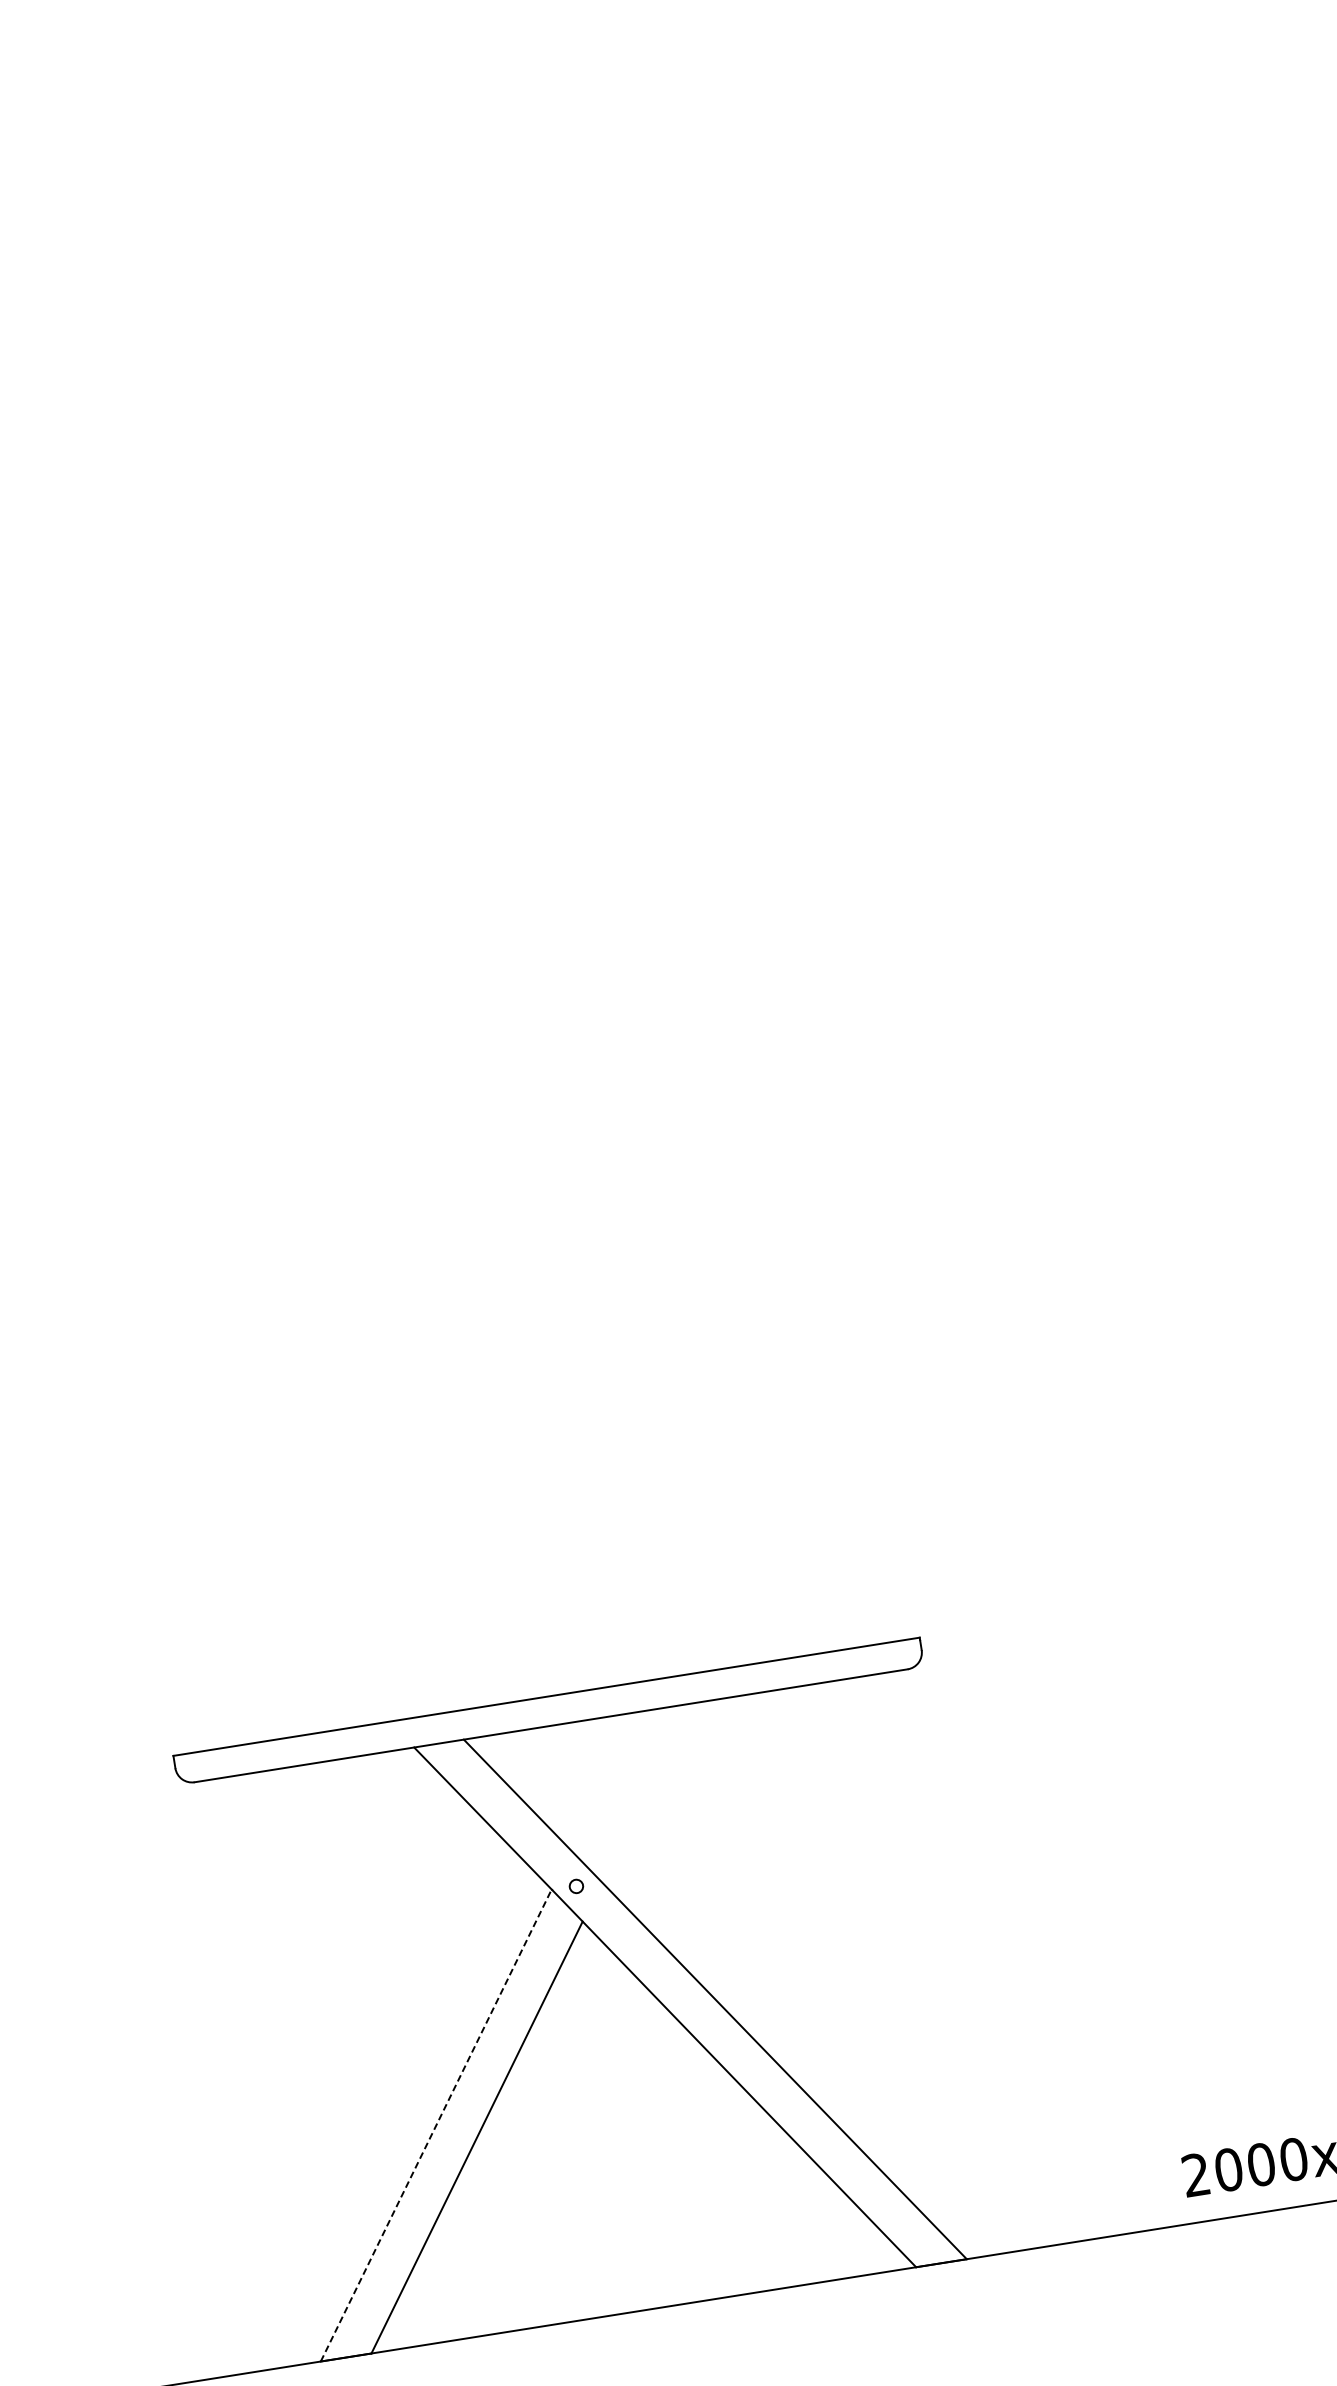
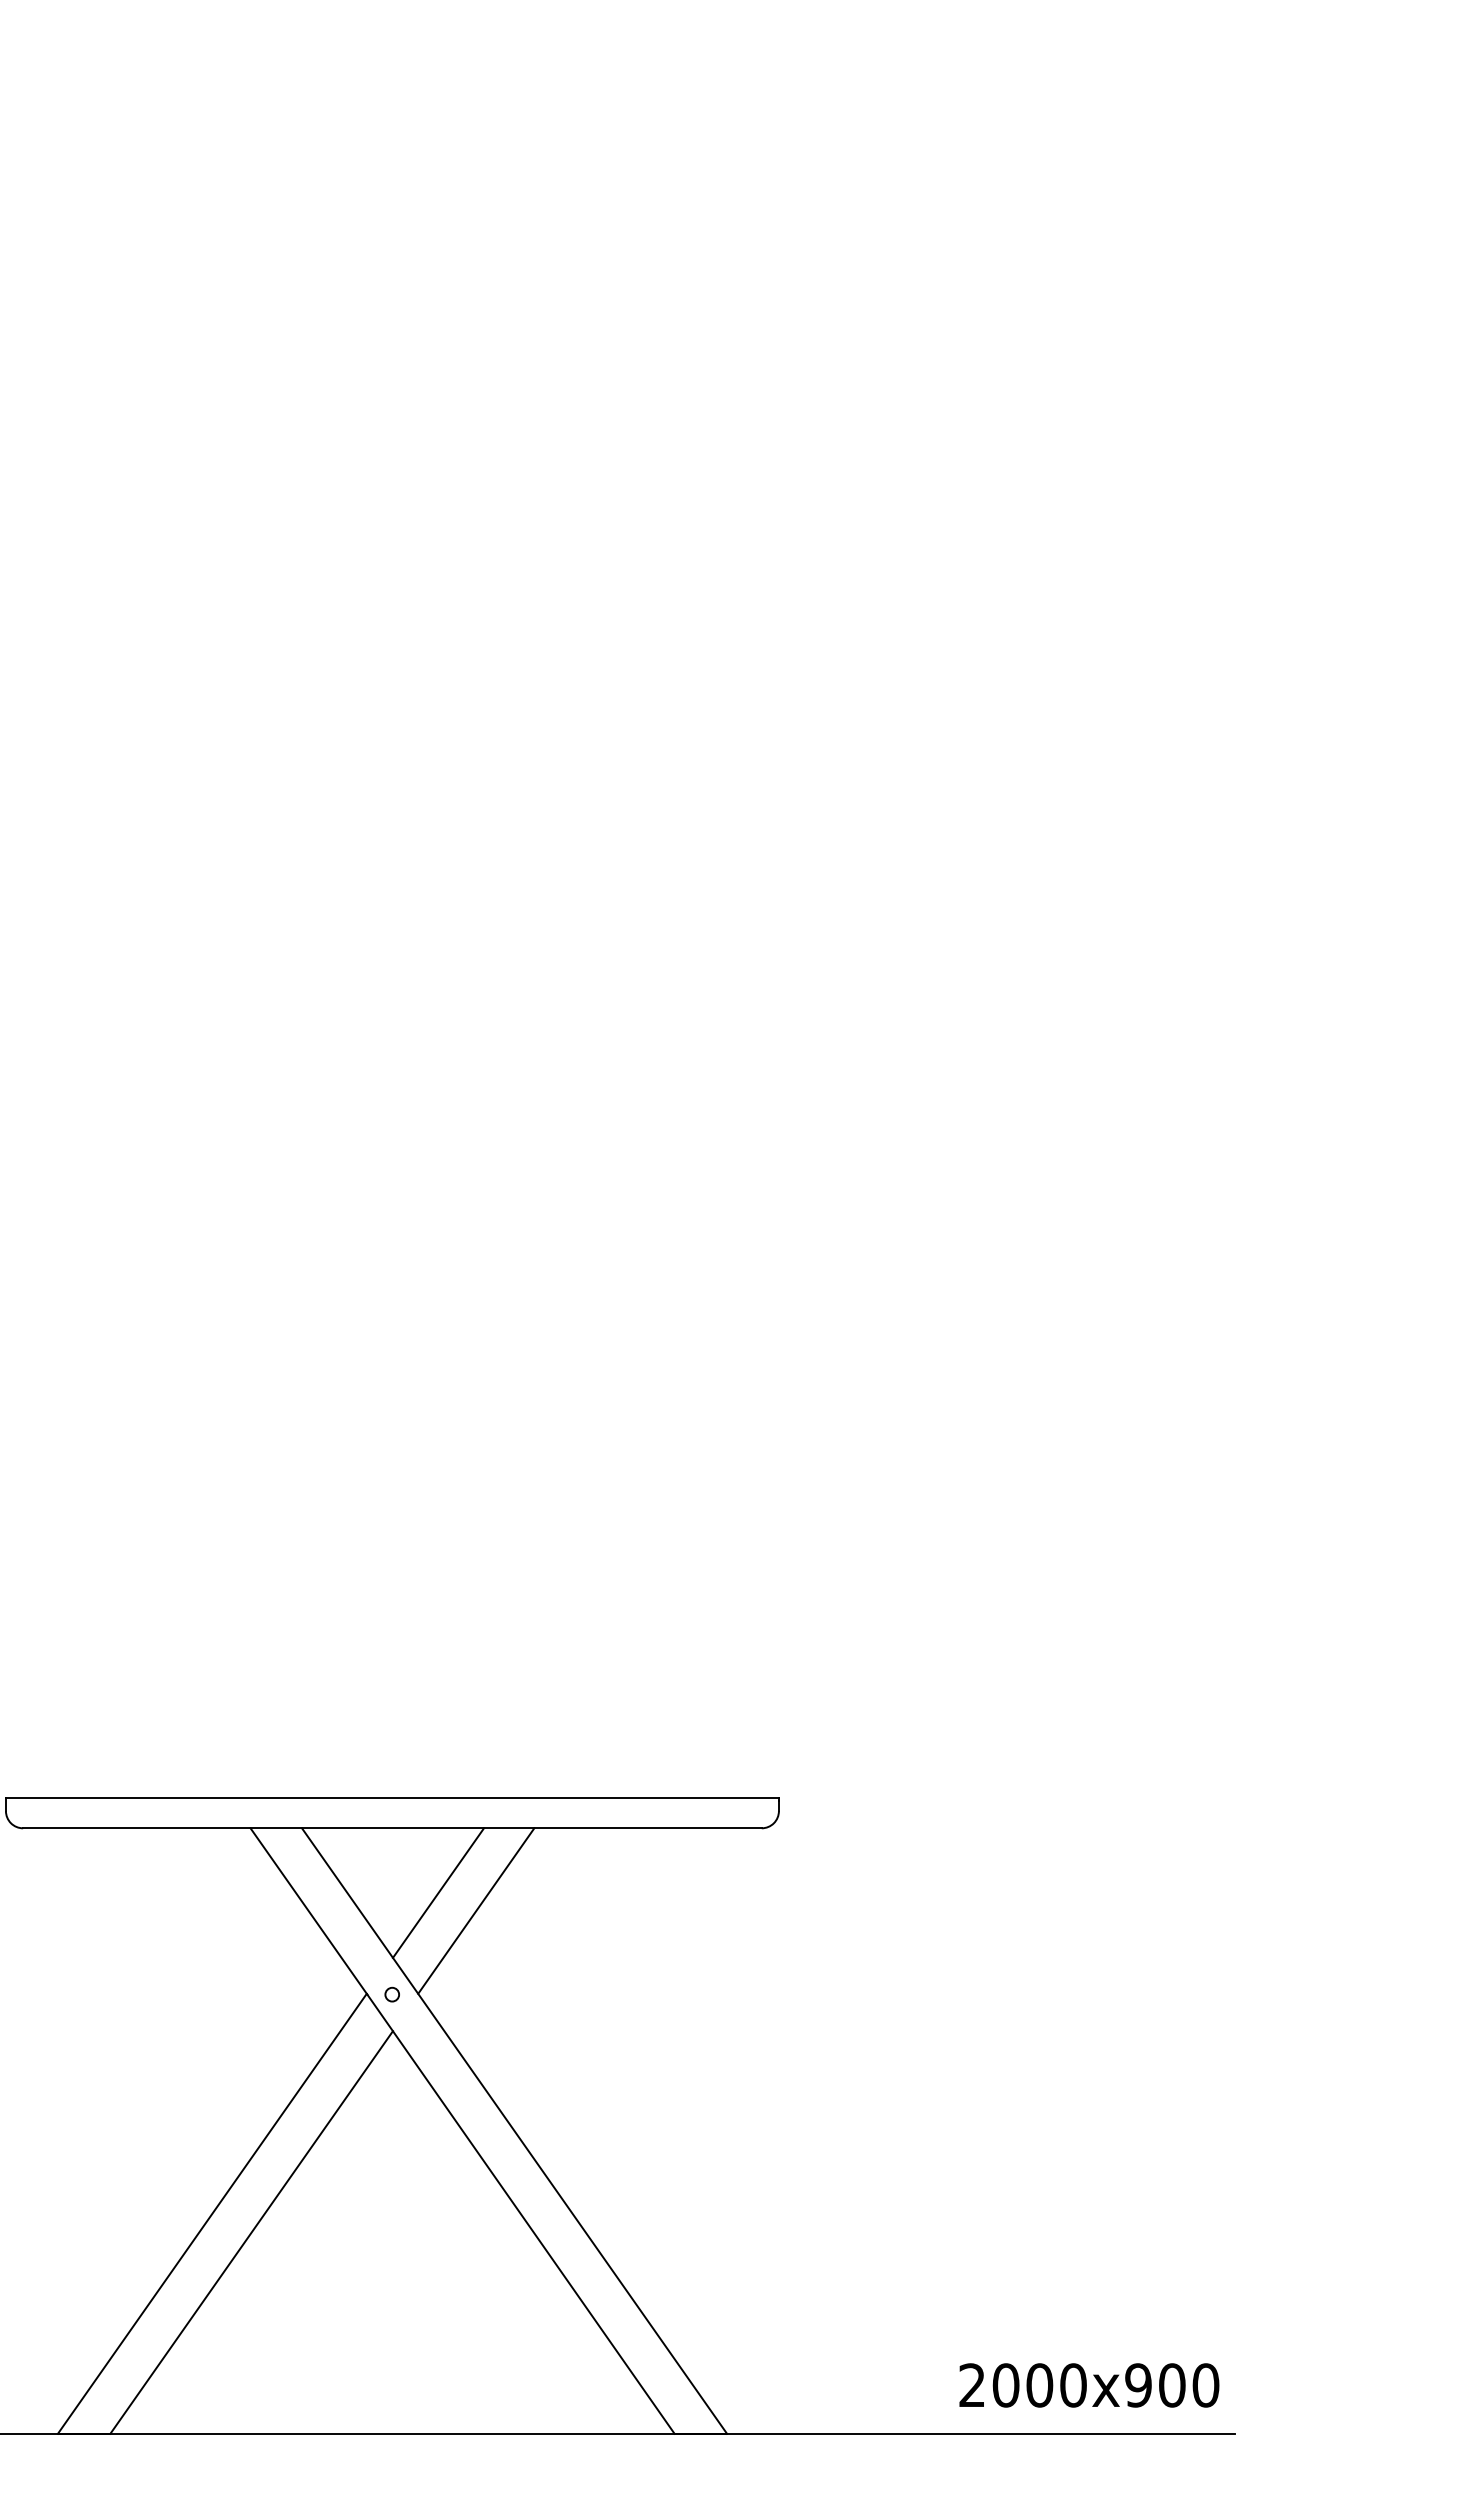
line: (605, 1780) -> (438, 1892), added
line: (644, 1792) -> (476, 1910), added
line: (436, 2125) -> (212, 2213), dashed -> solid

